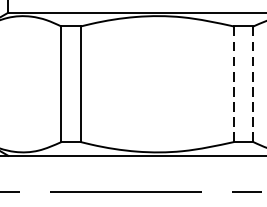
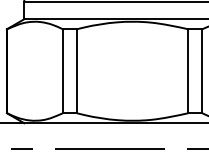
line: (234, 84) -> (188, 71), dashed -> solid
line: (253, 84) -> (202, 71), dashed -> solid

